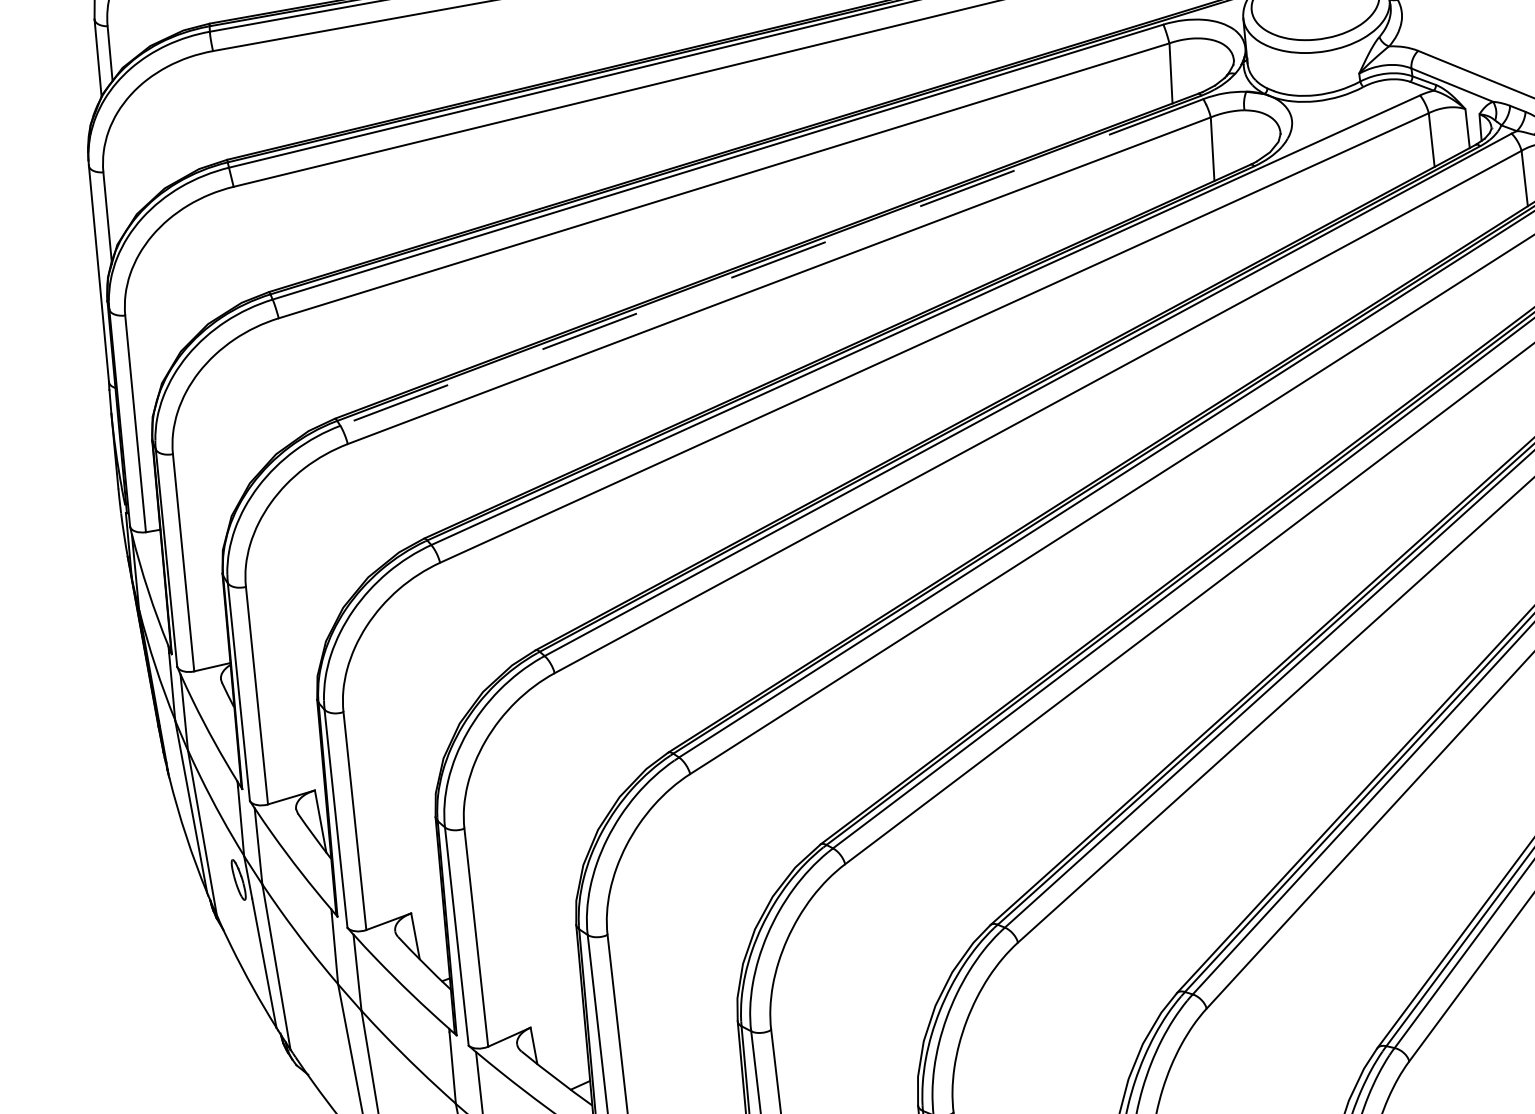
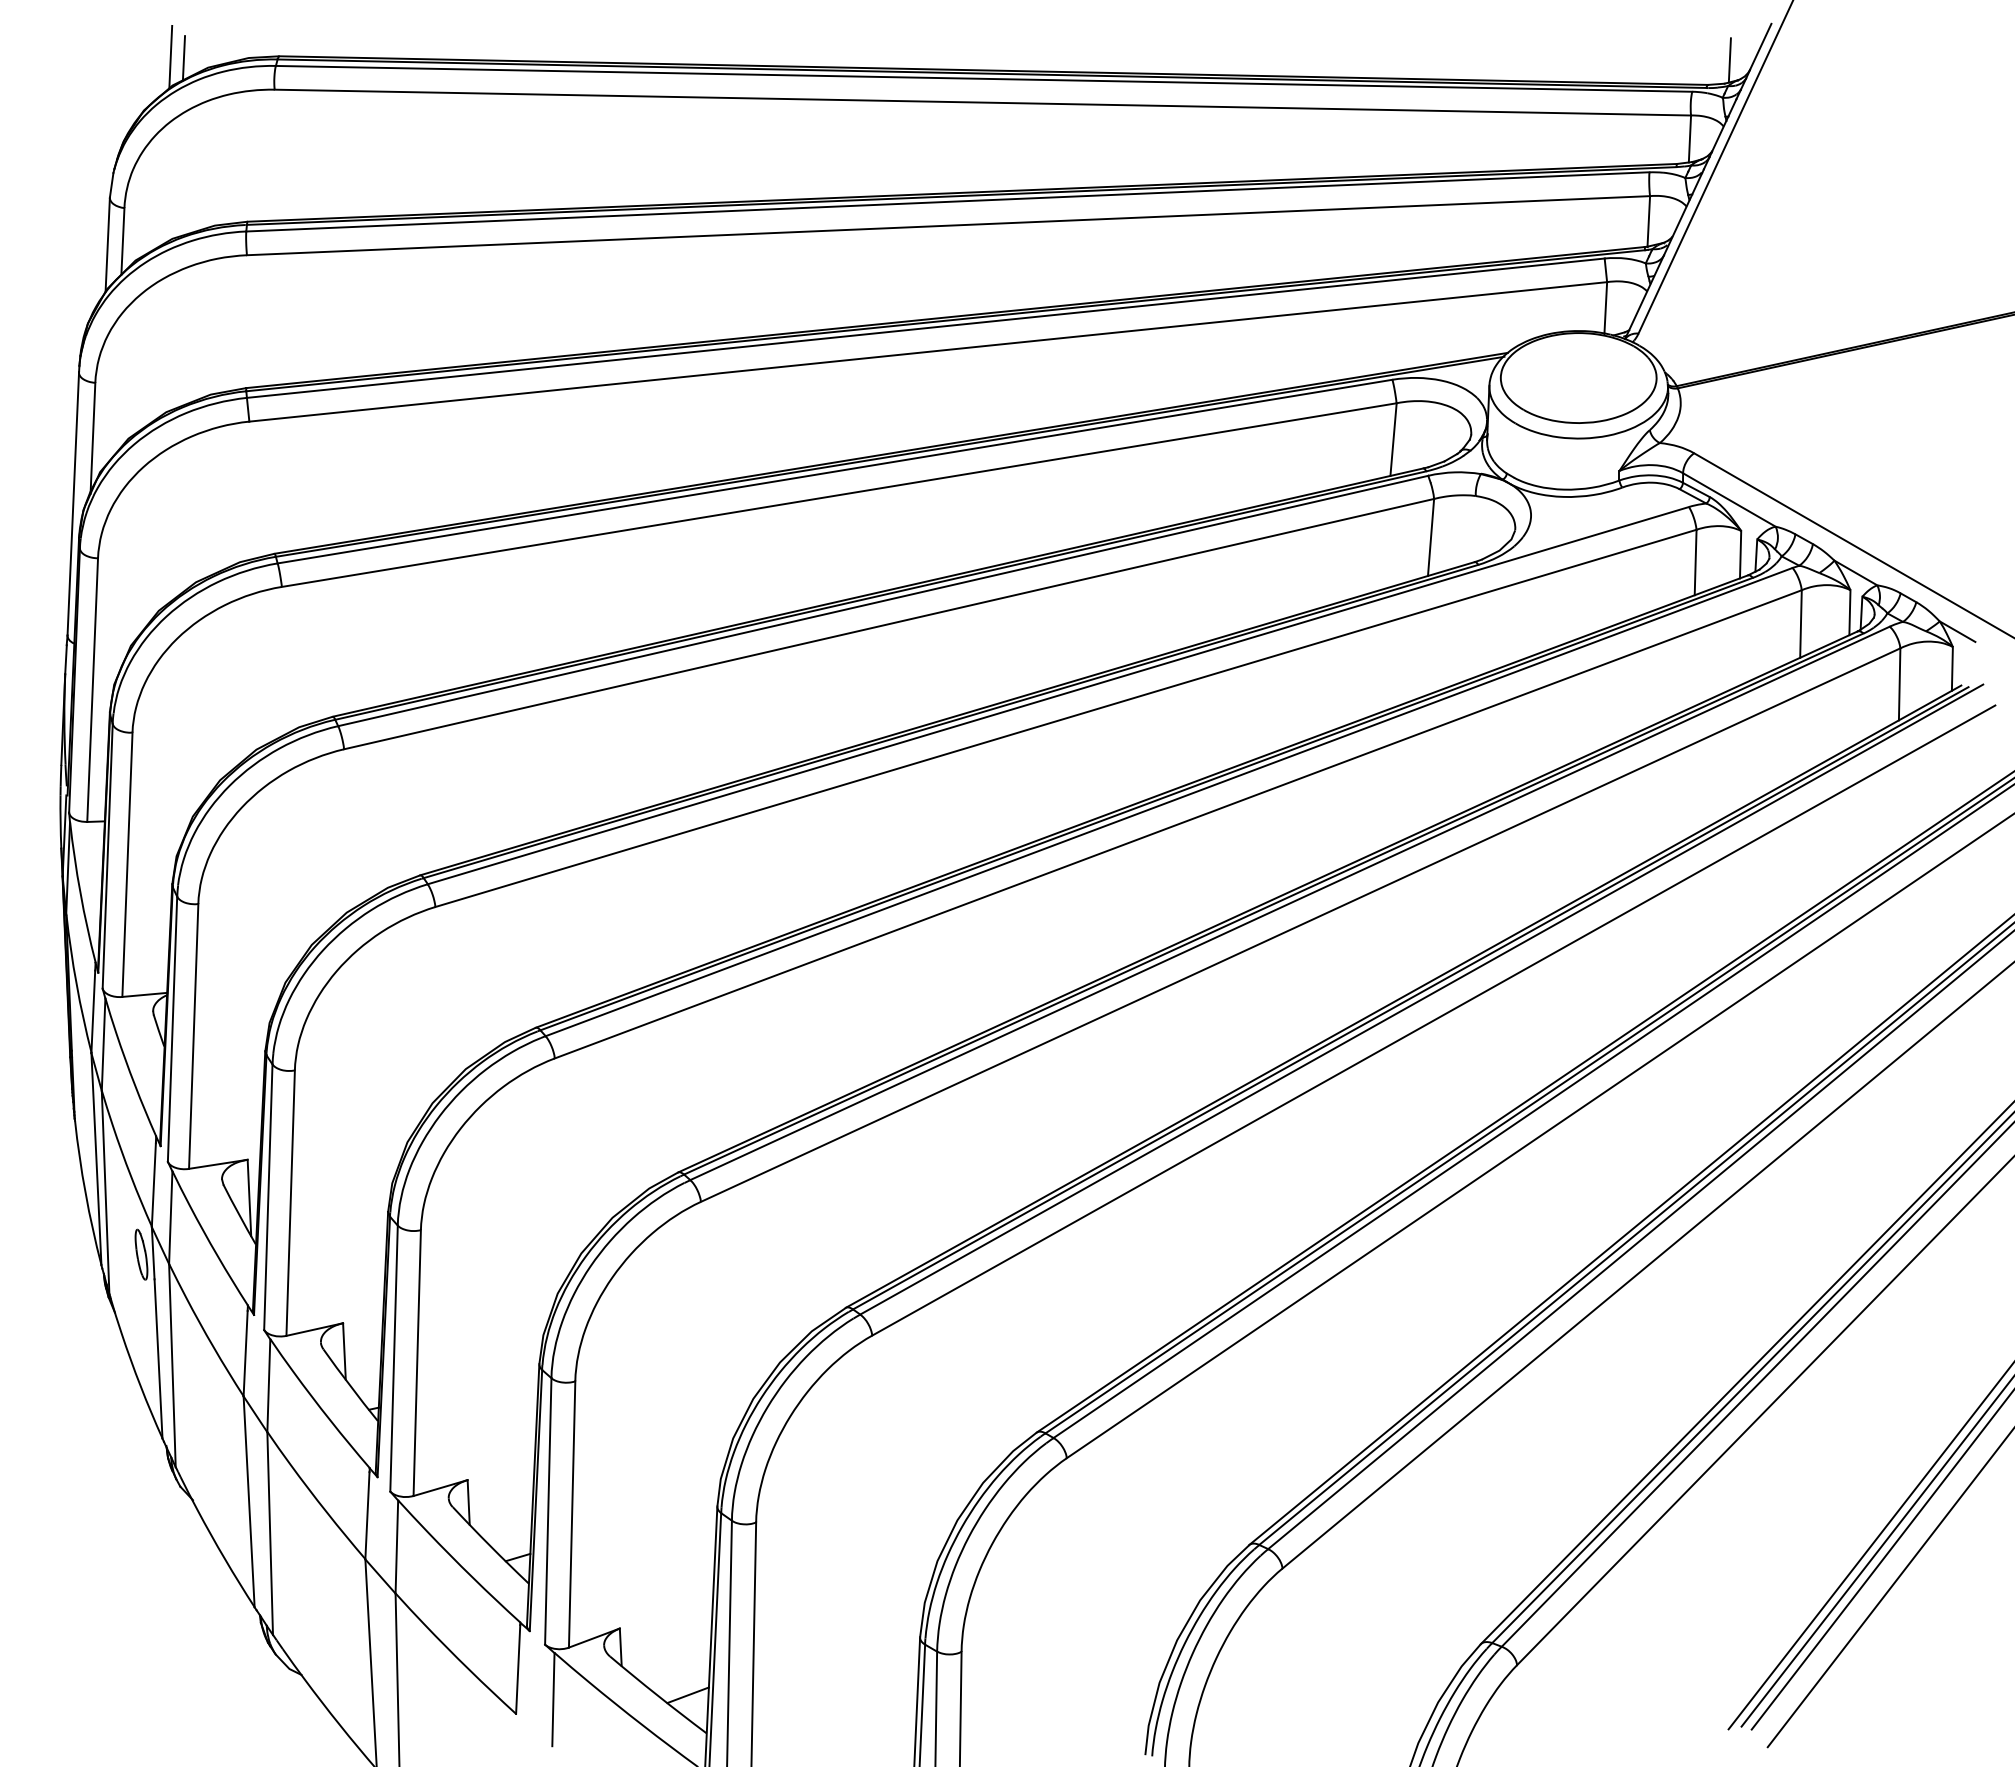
line: (771, 262) -> (882, 601), dashed -> solid

